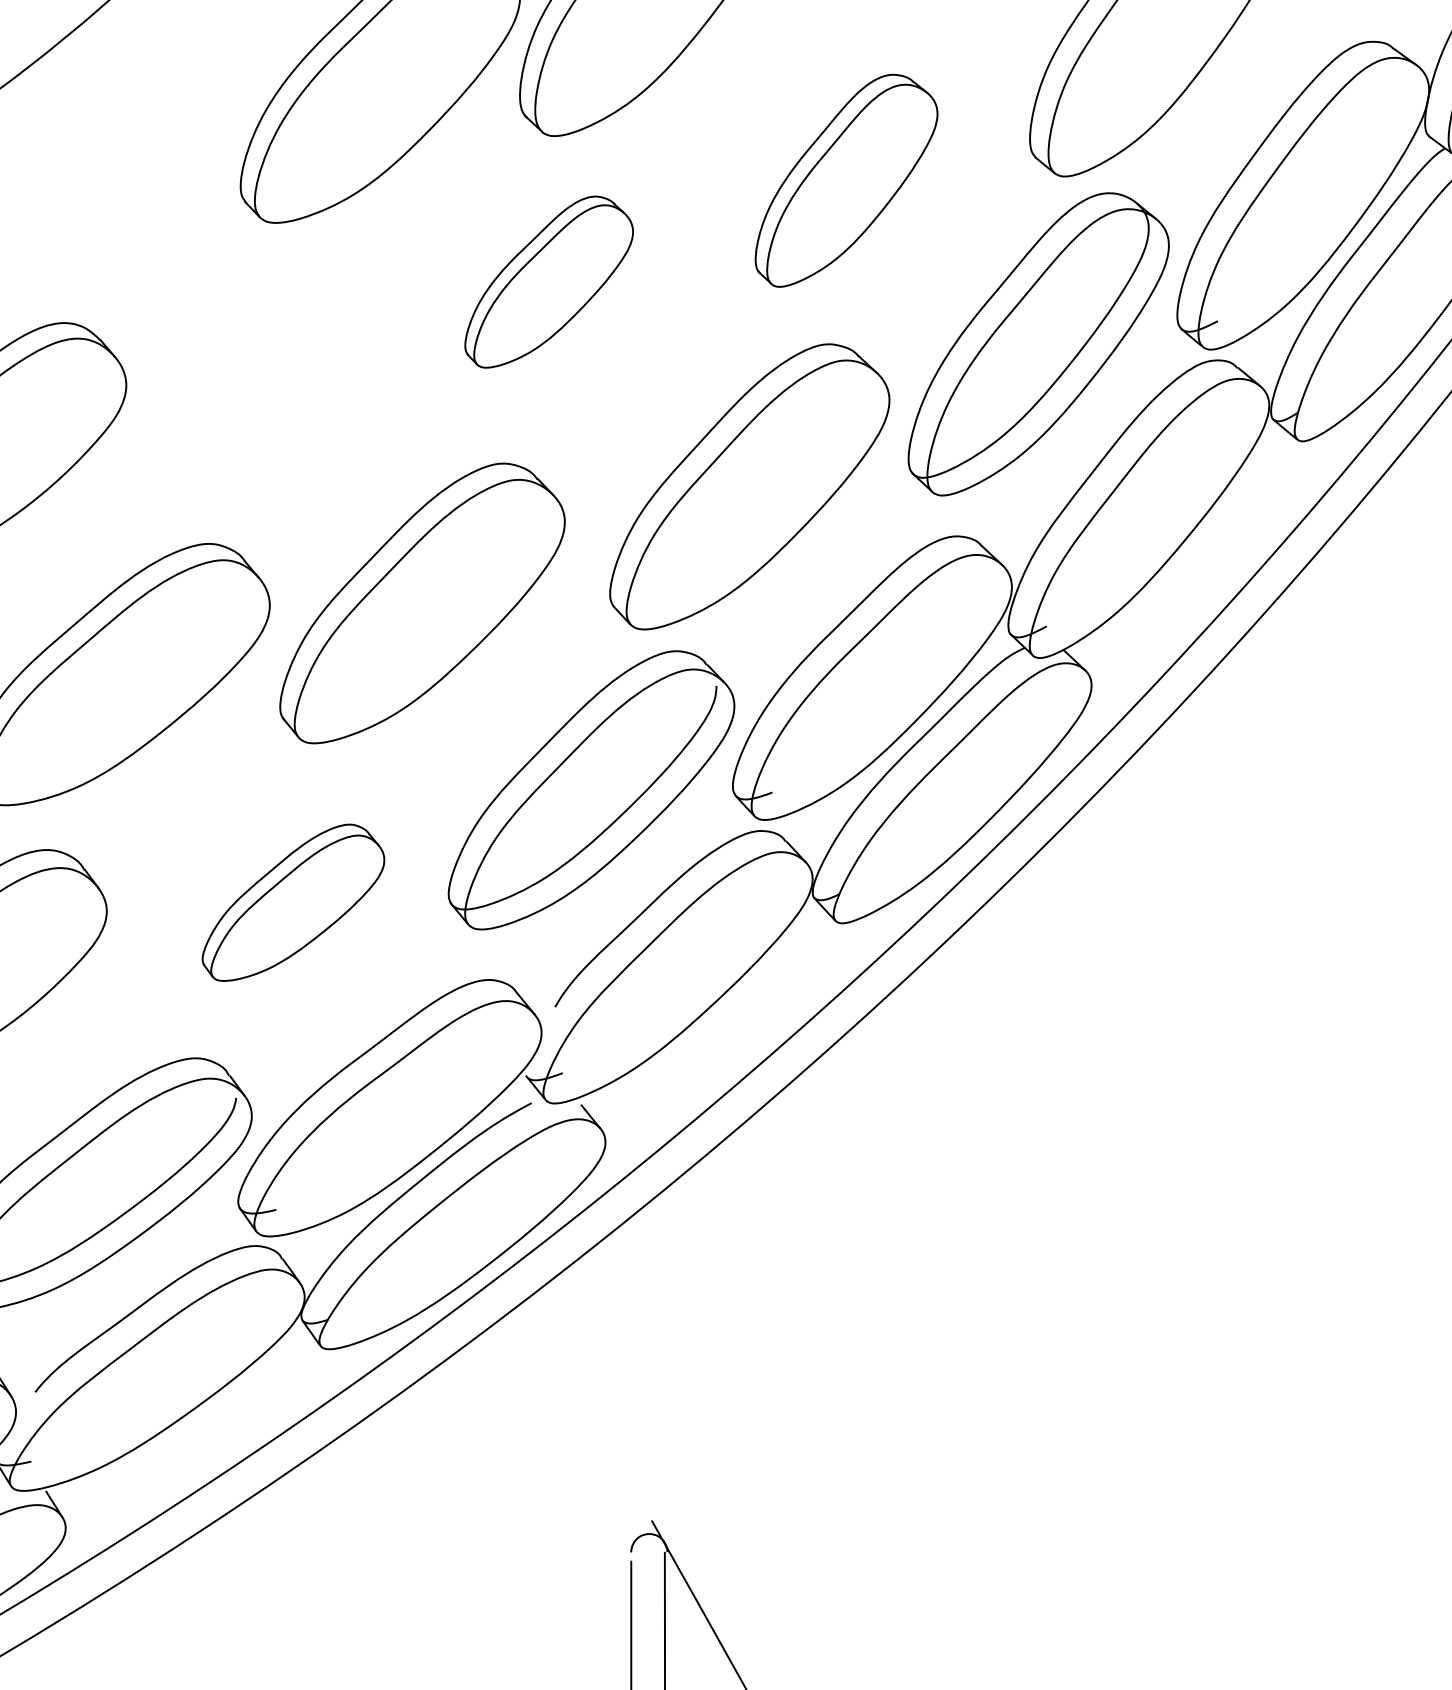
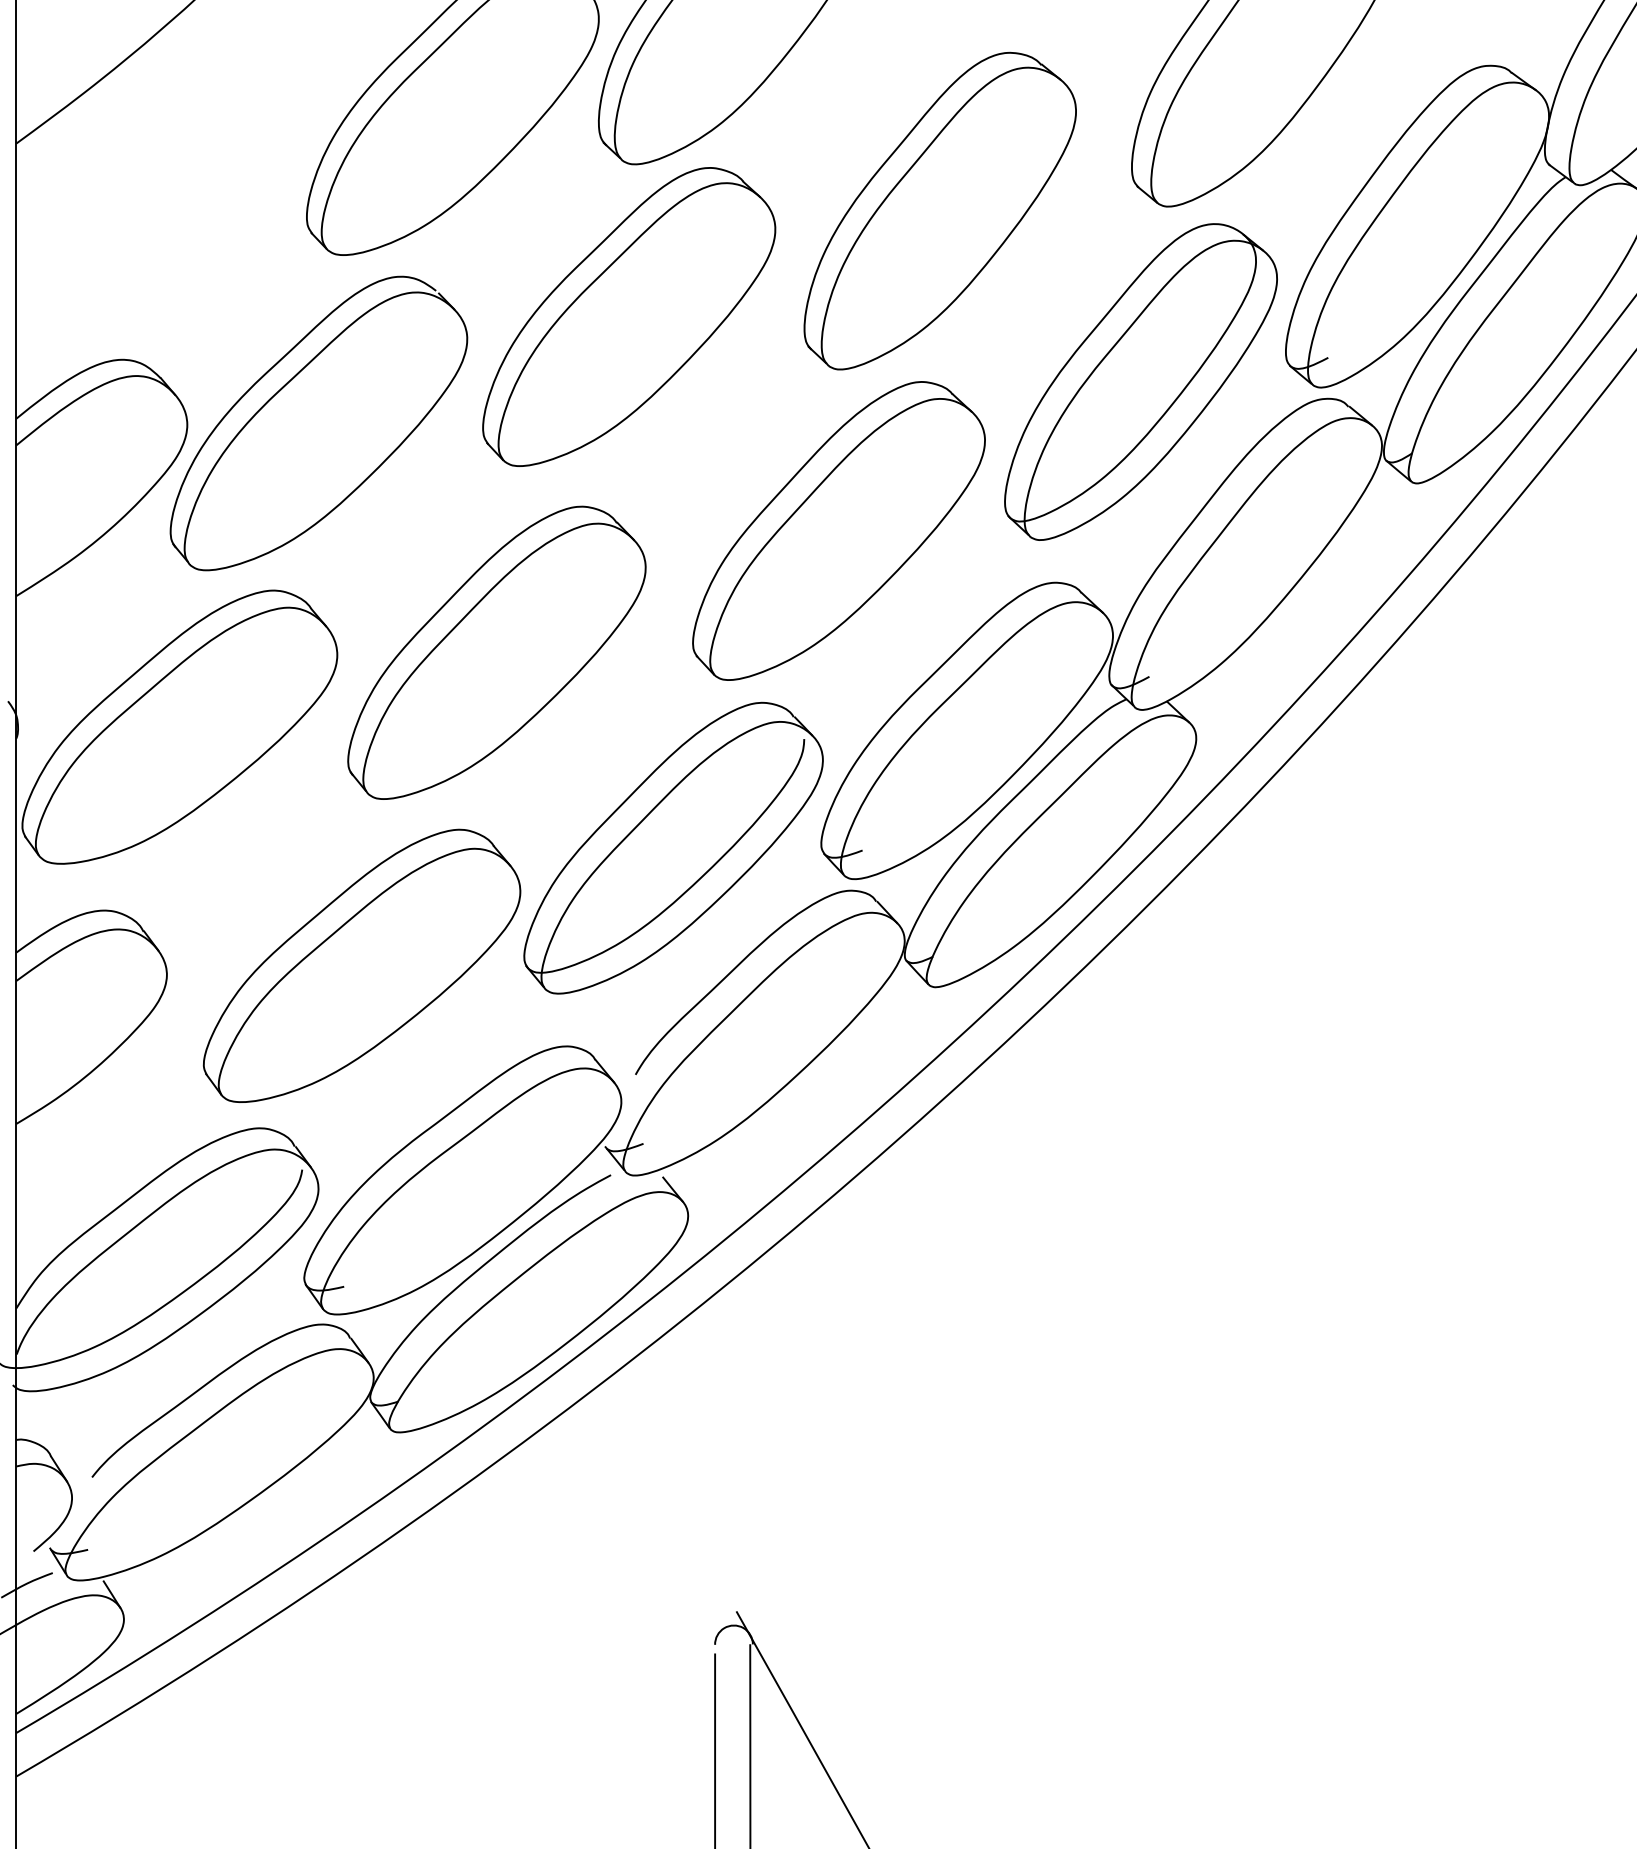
part: (845, 180) -> (939, 210), size x1.43
part: (549, 281) -> (629, 316), size x1.67
part: (251, 384) -> (318, 423), added
part: (292, 902) -> (361, 965), size x1.67

